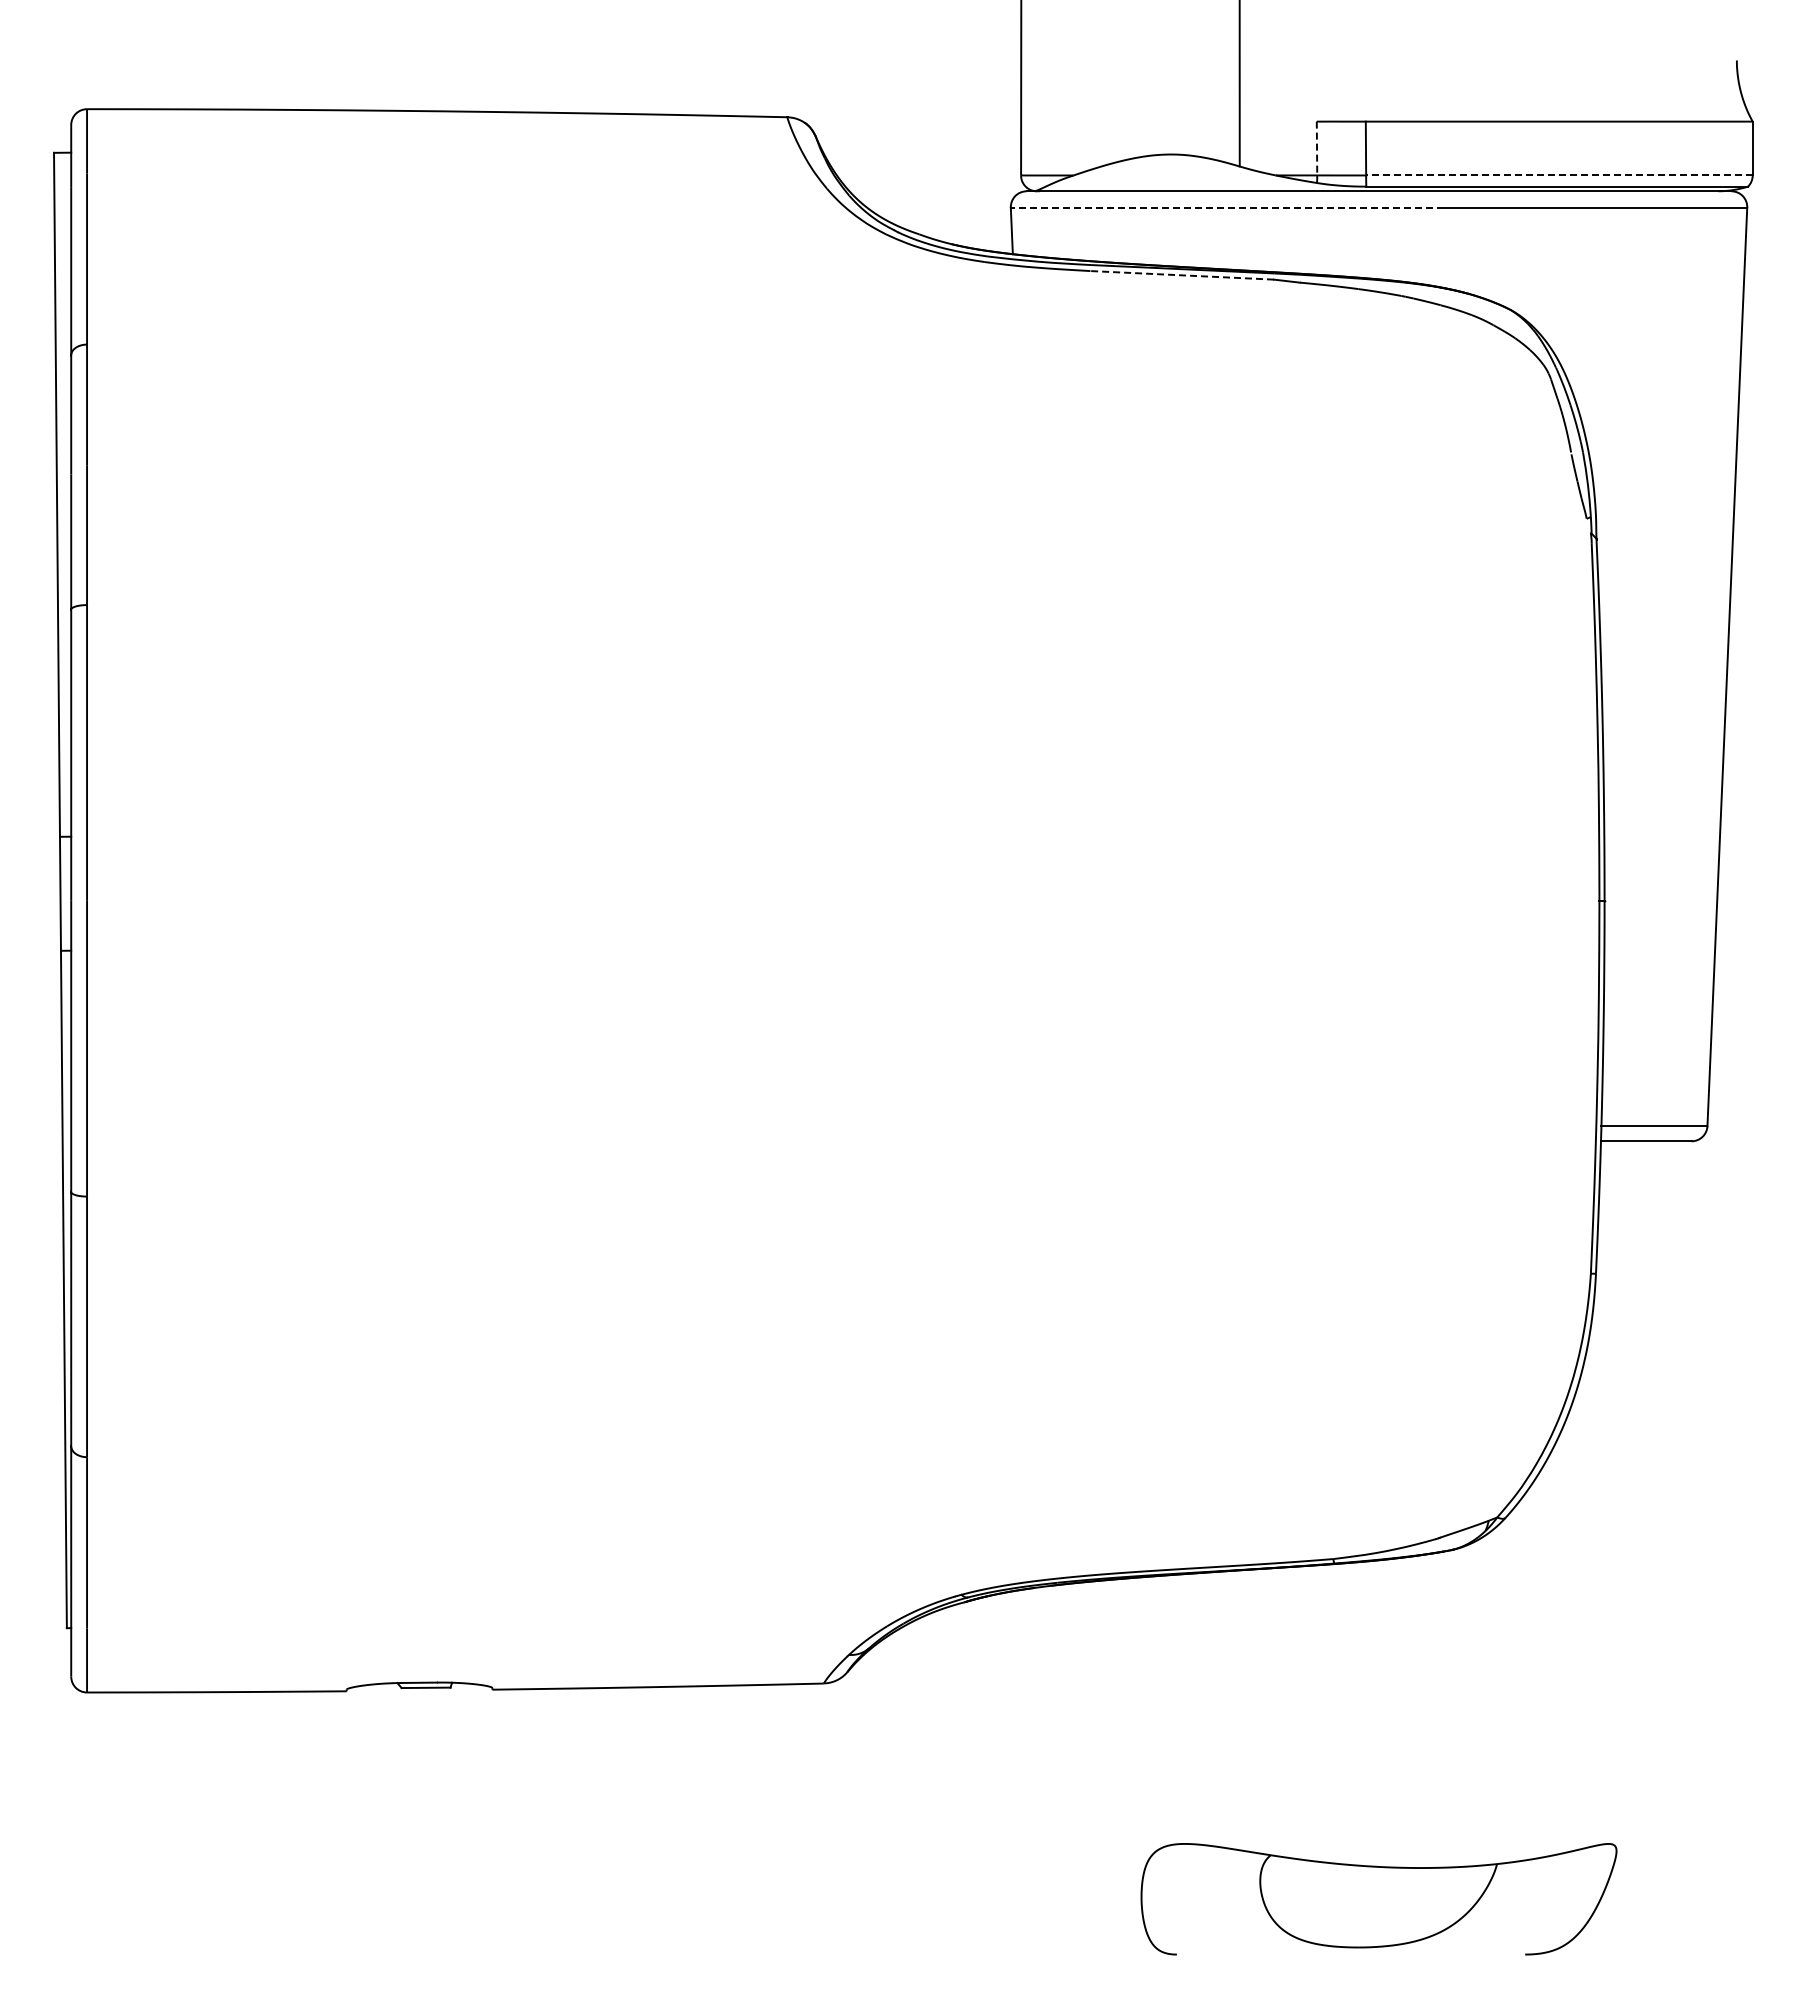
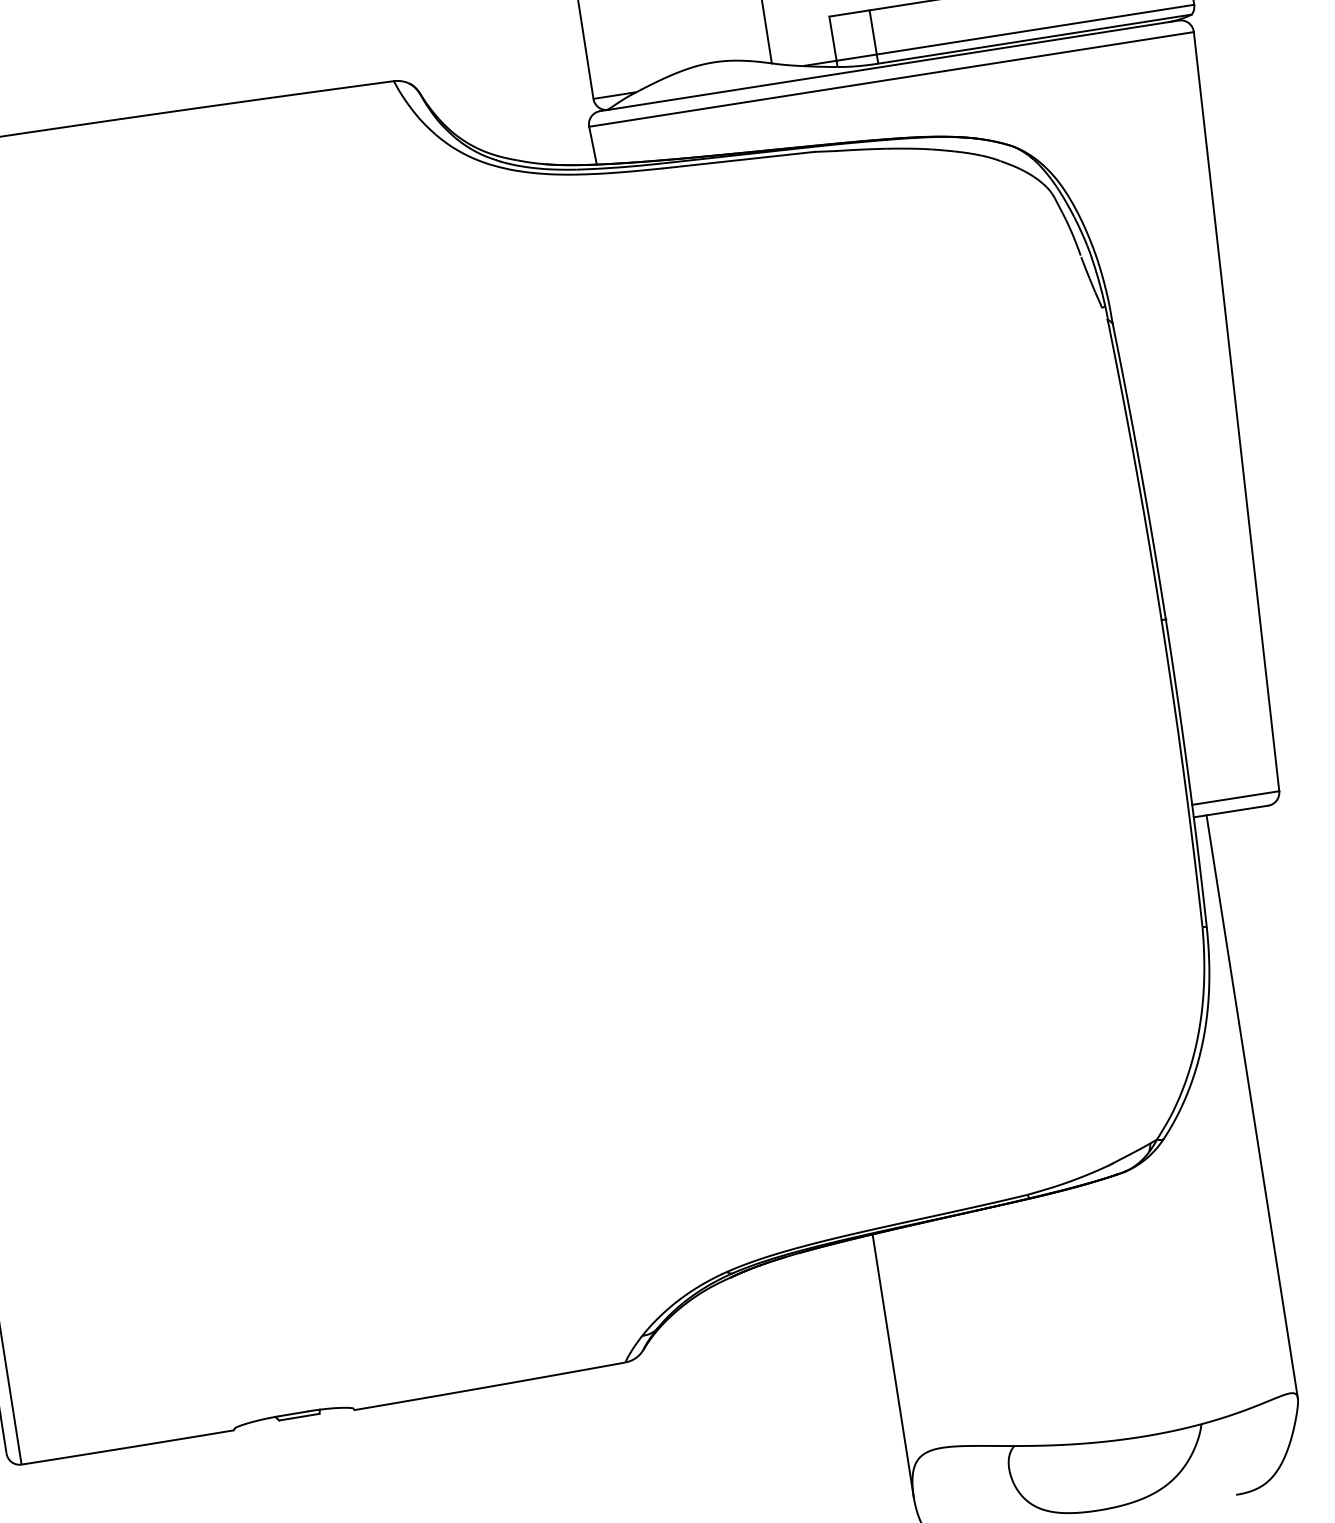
line: (1317, 148) -> (833, 38), dashed -> solid
line: (1558, 175) -> (1034, 29), dashed -> solid
line: (1227, 207) -> (767, 98), dashed -> solid
line: (1182, 275) -> (738, 160), dashed -> solid
line: (1616, 1496) -> (1252, 1107), added
line: (1141, 1736) -> (893, 1365), added

